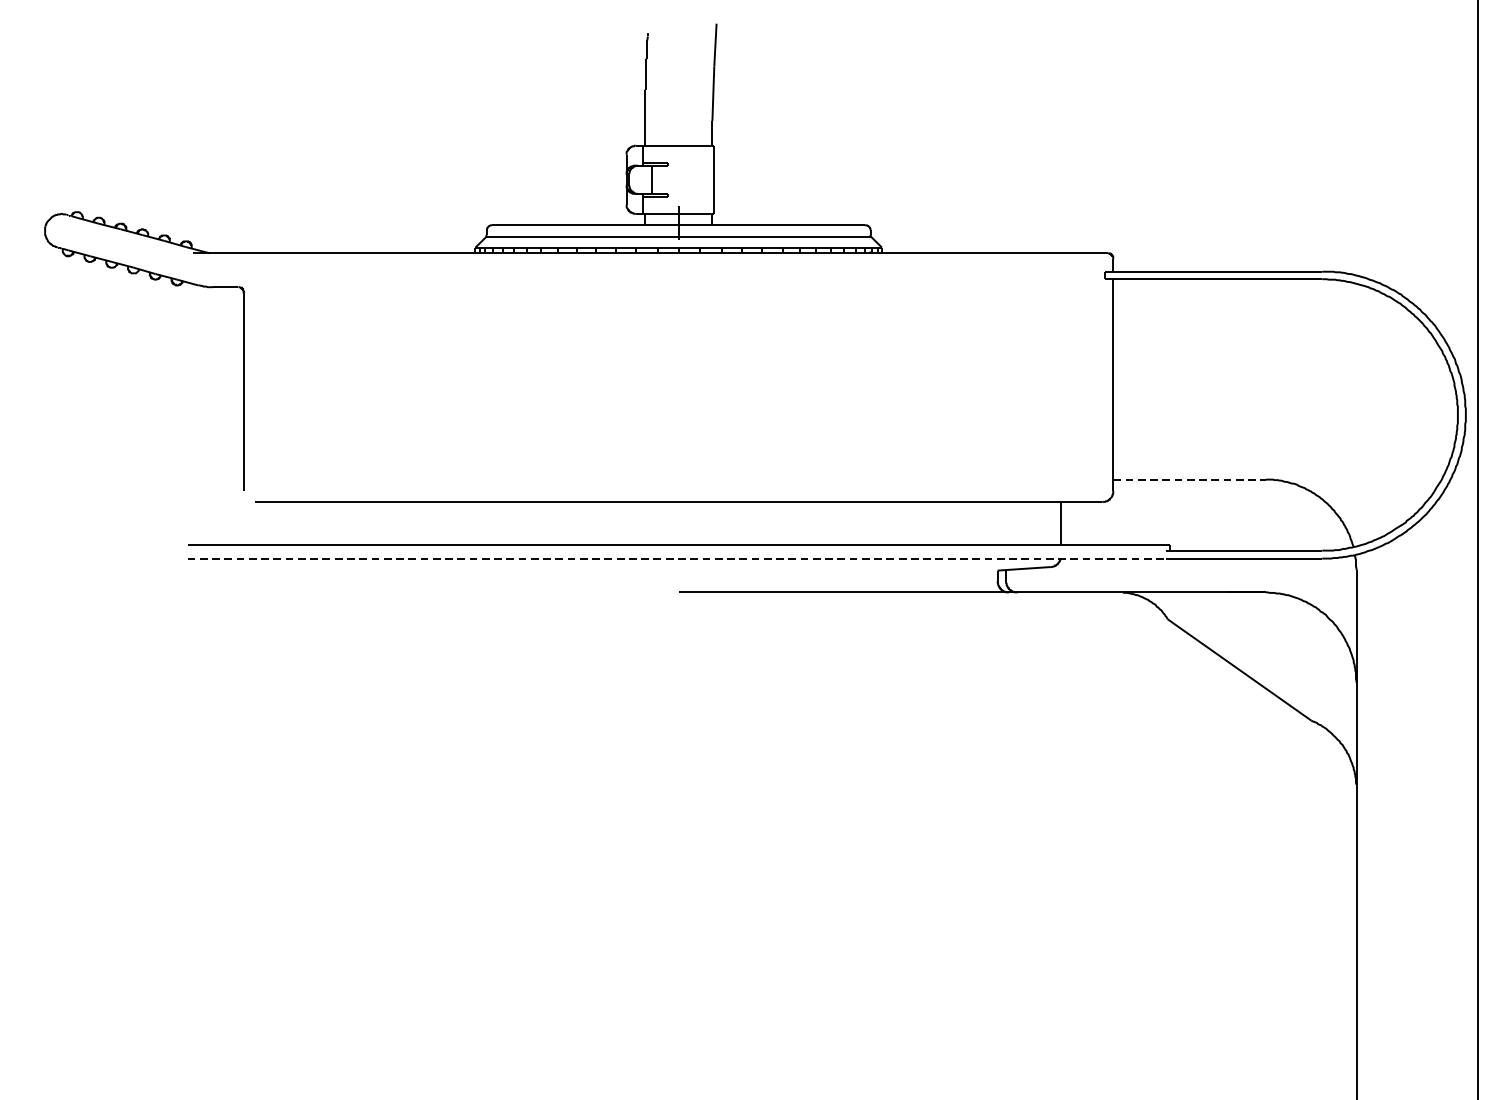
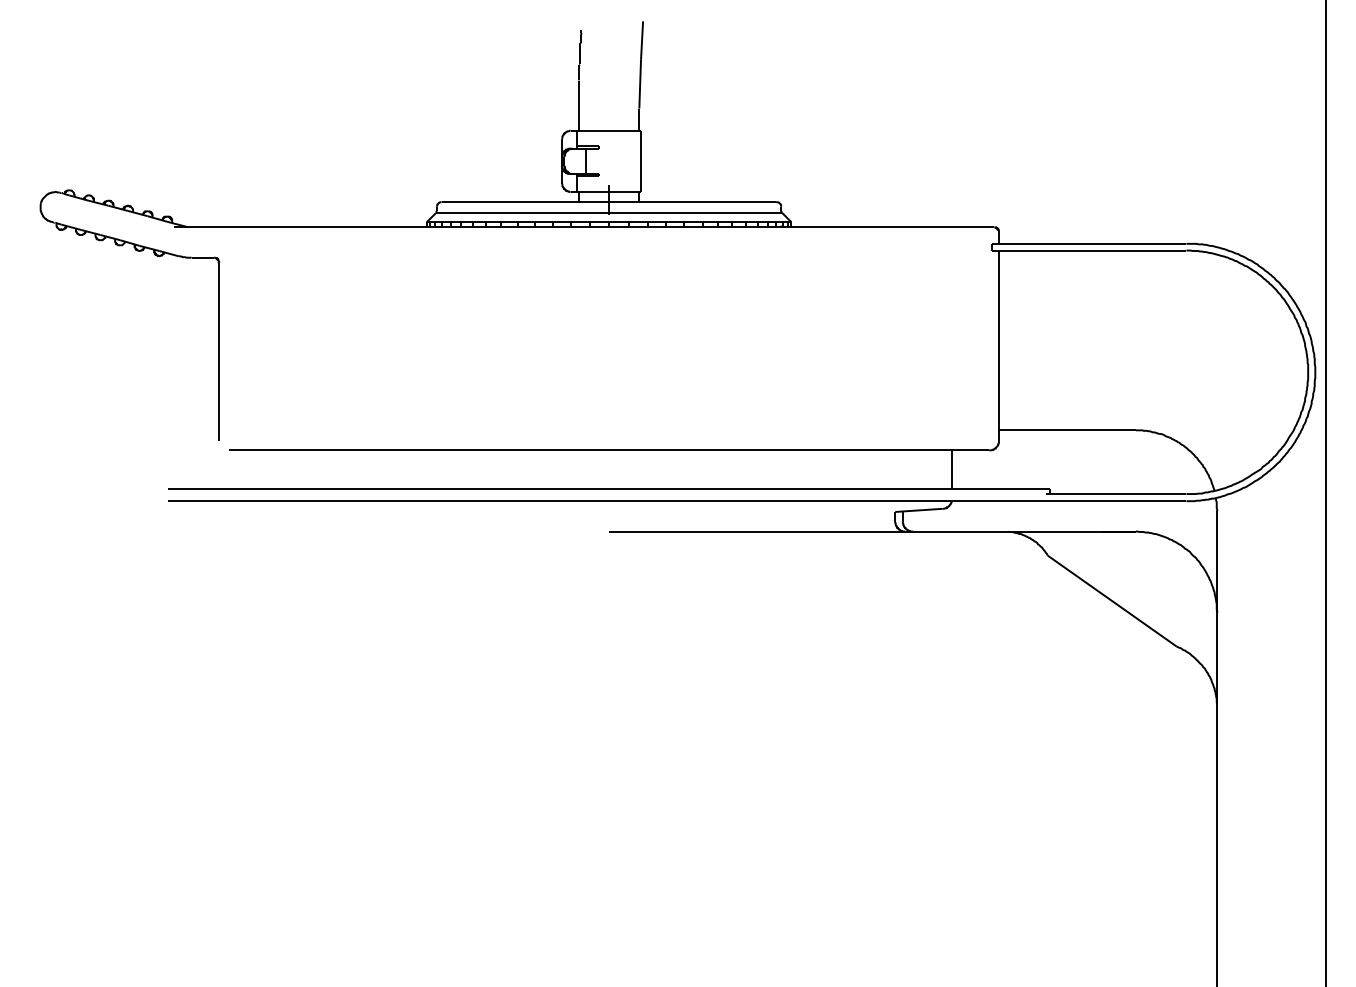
line: (1189, 479) -> (1067, 430), dashed -> solid
line: (676, 558) -> (607, 501), dashed -> solid

